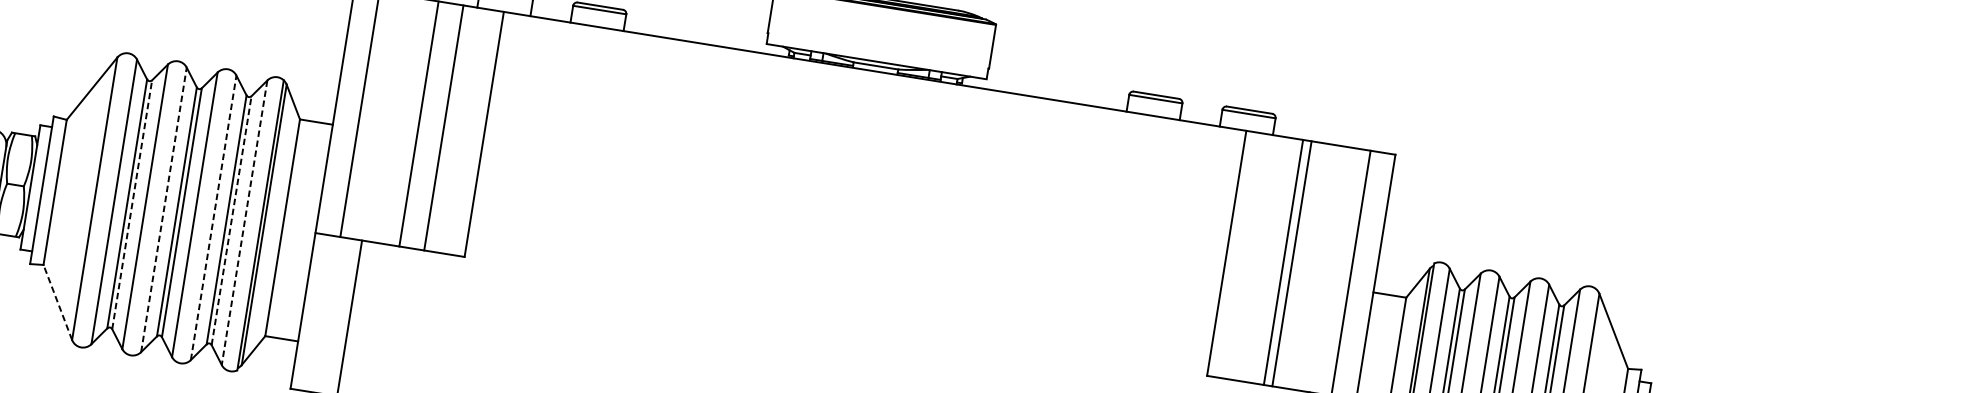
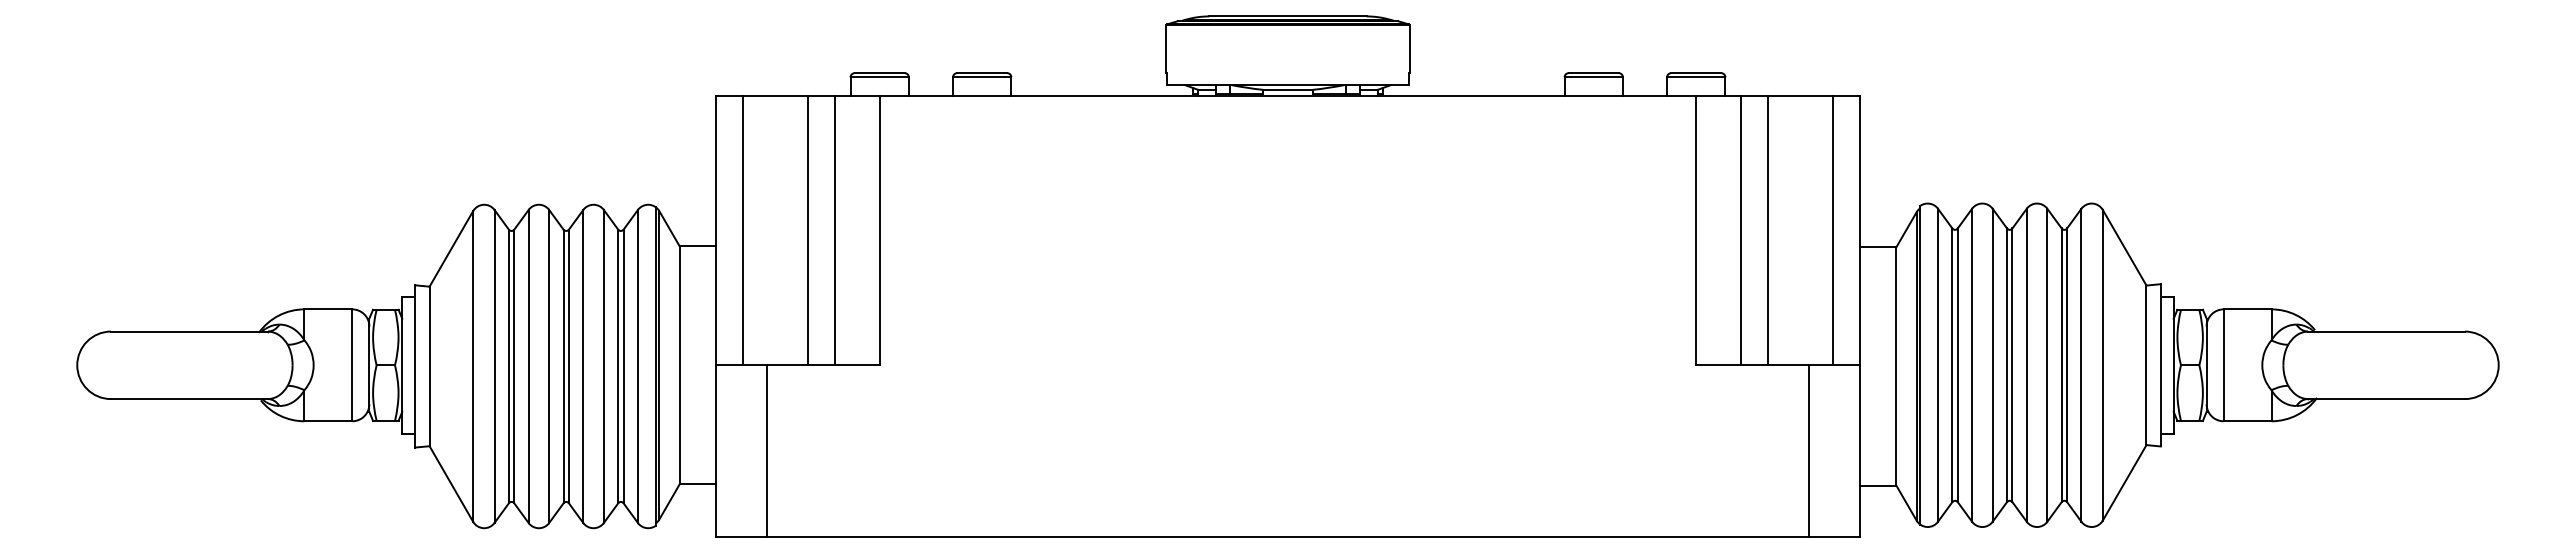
line: (132, 204) -> (514, 366), dashed -> solid
line: (164, 209) -> (549, 365), dashed -> solid
line: (213, 216) -> (603, 365), dashed -> solid
line: (231, 220) -> (623, 366), dashed -> solid
line: (244, 222) -> (637, 366), dashed -> solid
line: (1283, 262) -> (1740, 230), moved
line: (57, 302) -> (451, 484), dashed -> solid

